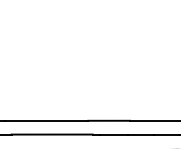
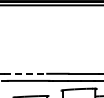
line: (48, 120) -> (26, 73), solid -> dashed

